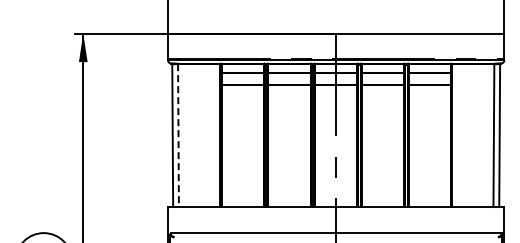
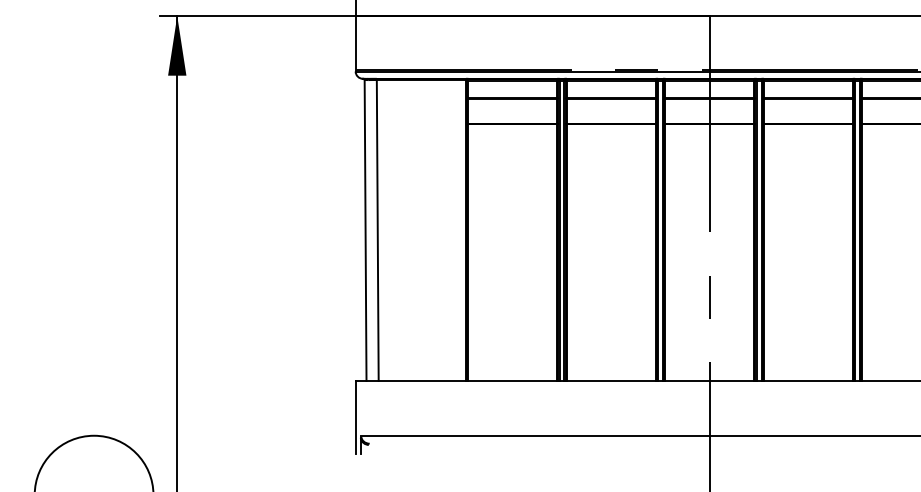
line: (178, 136) -> (377, 232), dashed -> solid

